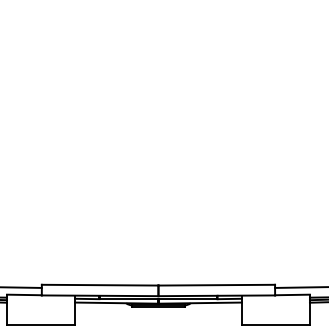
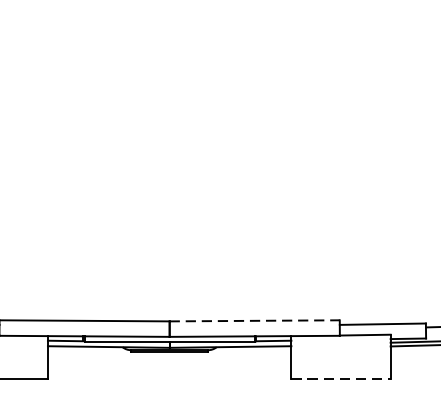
line: (217, 285) -> (255, 321), solid -> dashed
line: (276, 324) -> (341, 378), solid -> dashed

